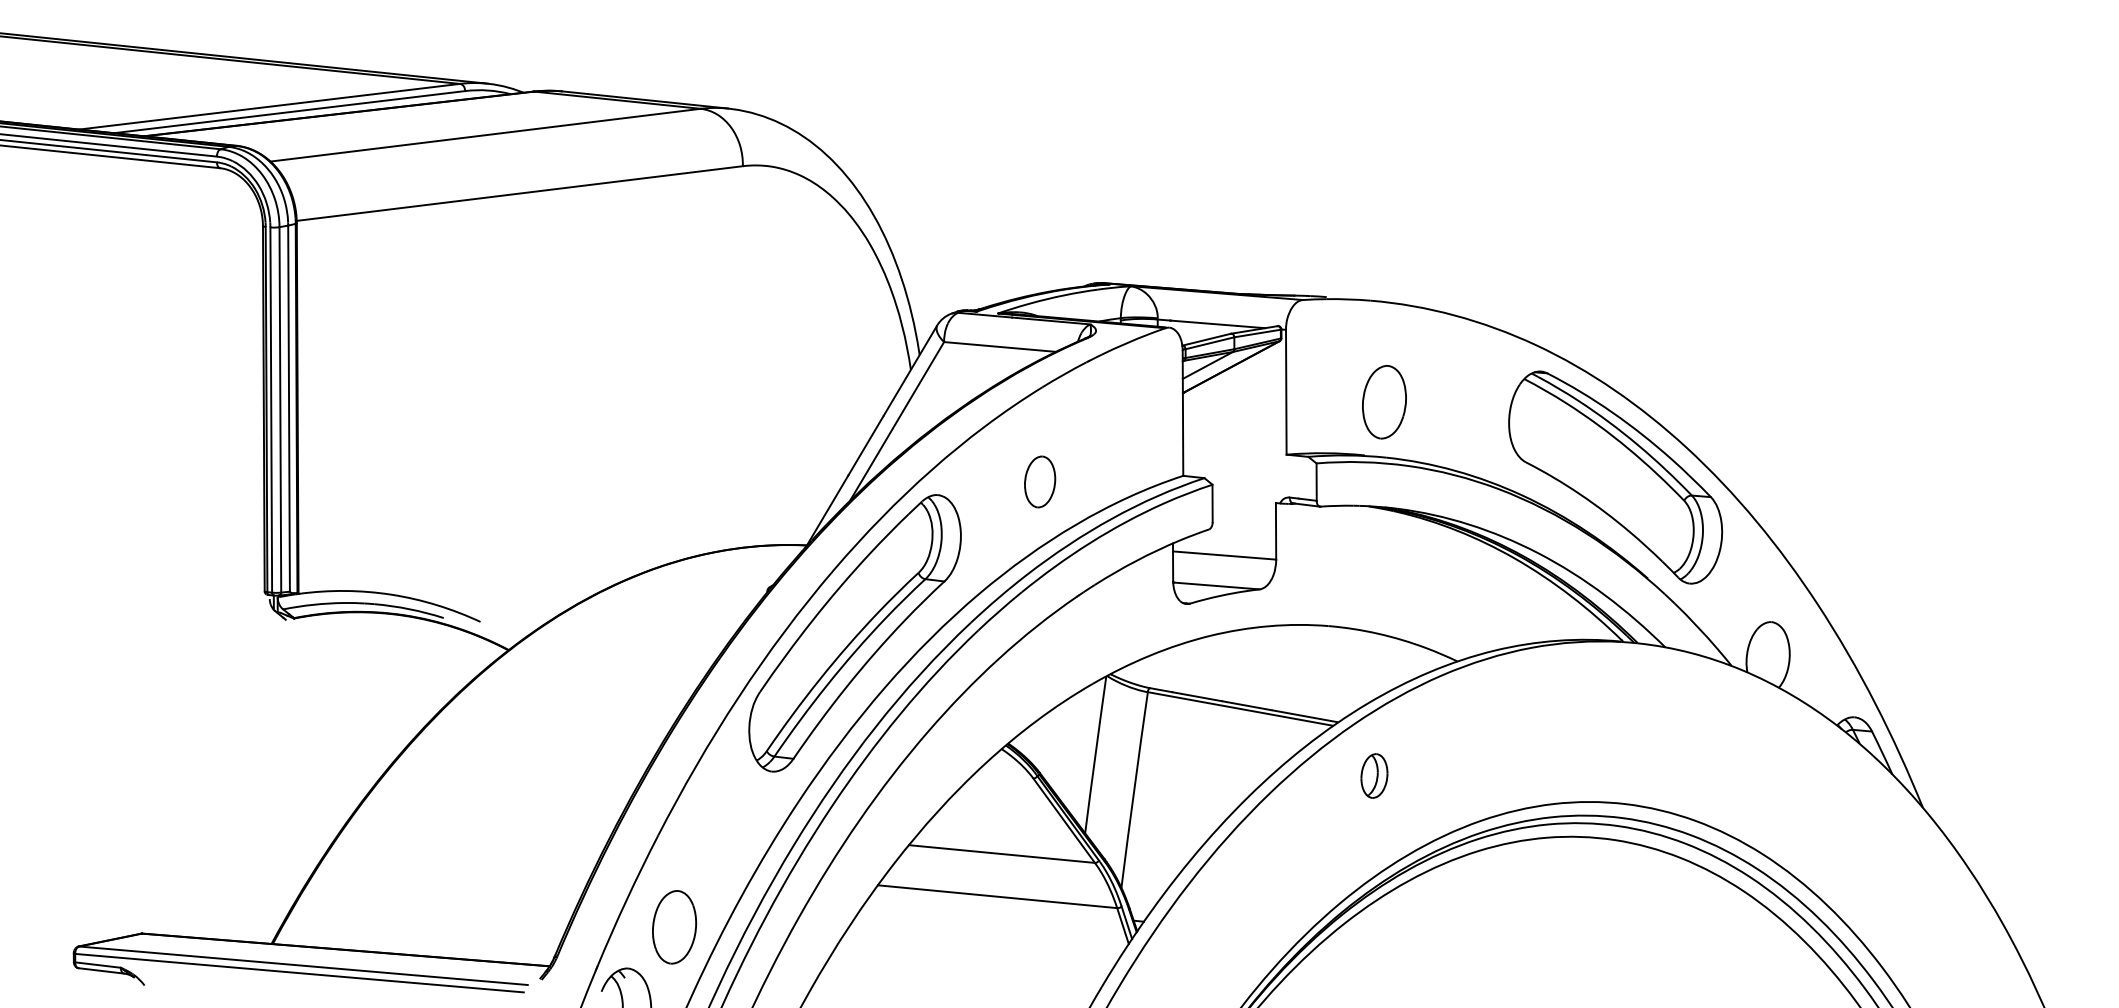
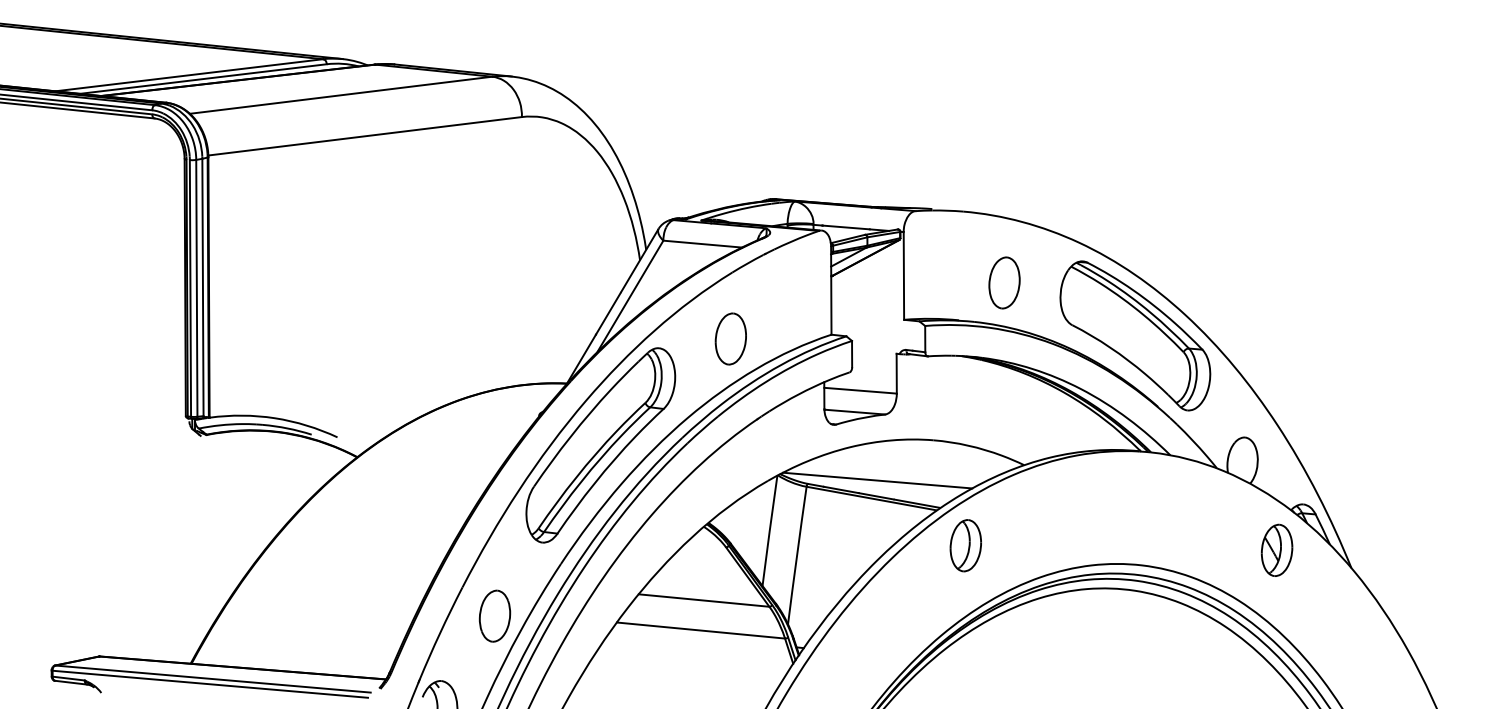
part: (1384, 402) -> (1004, 283), moved
part: (1039, 481) -> (730, 338), size x1.43
line: (1248, 683) -> (877, 480), added
part: (1374, 775) -> (965, 545), size x1.67
part: (1816, 782) -> (1276, 550), added
part: (674, 927) -> (494, 616), moved

